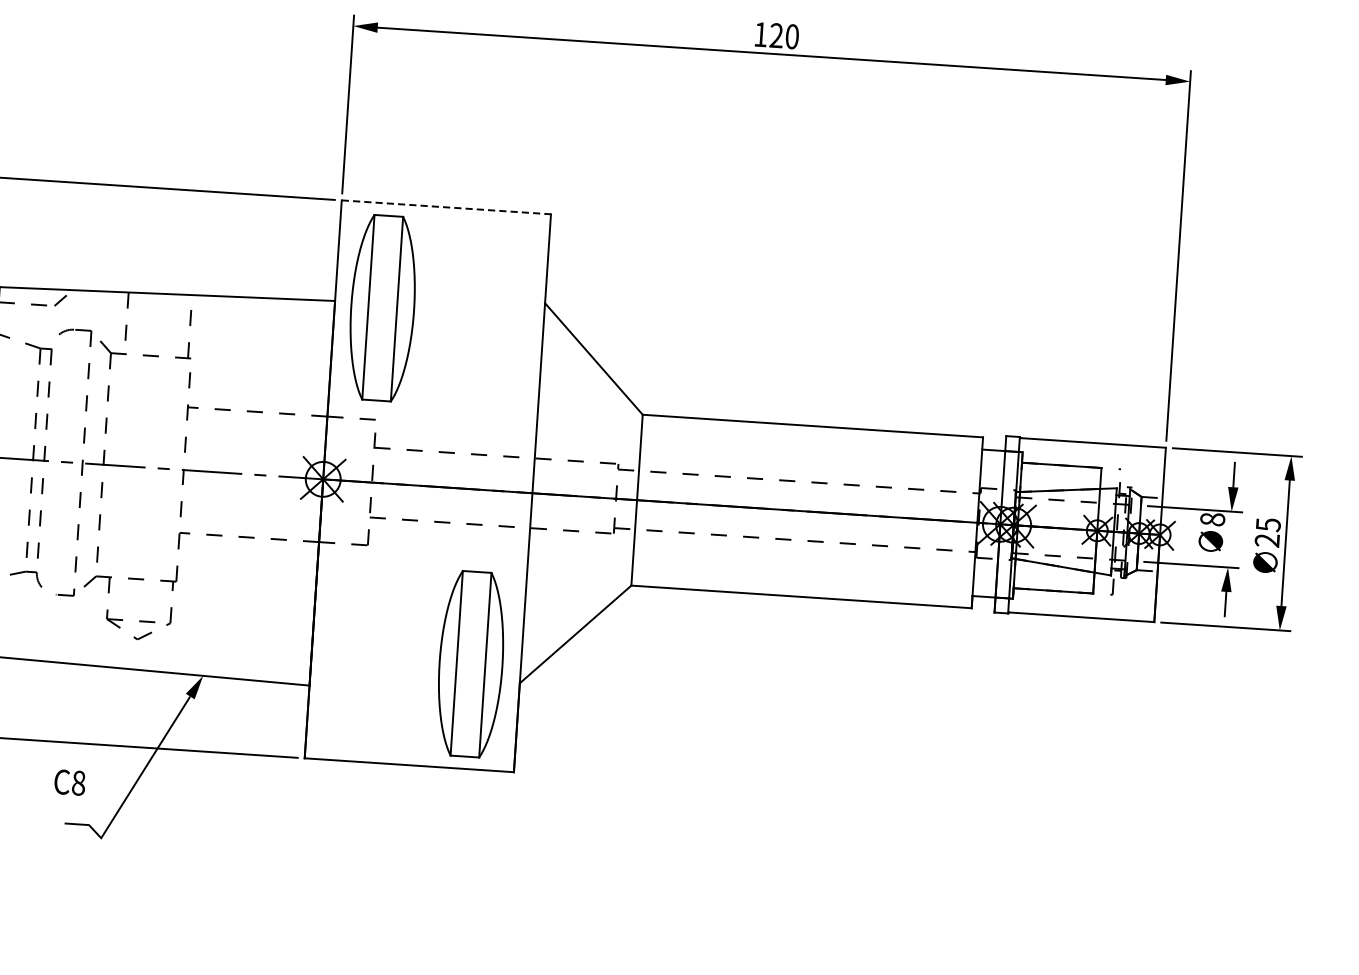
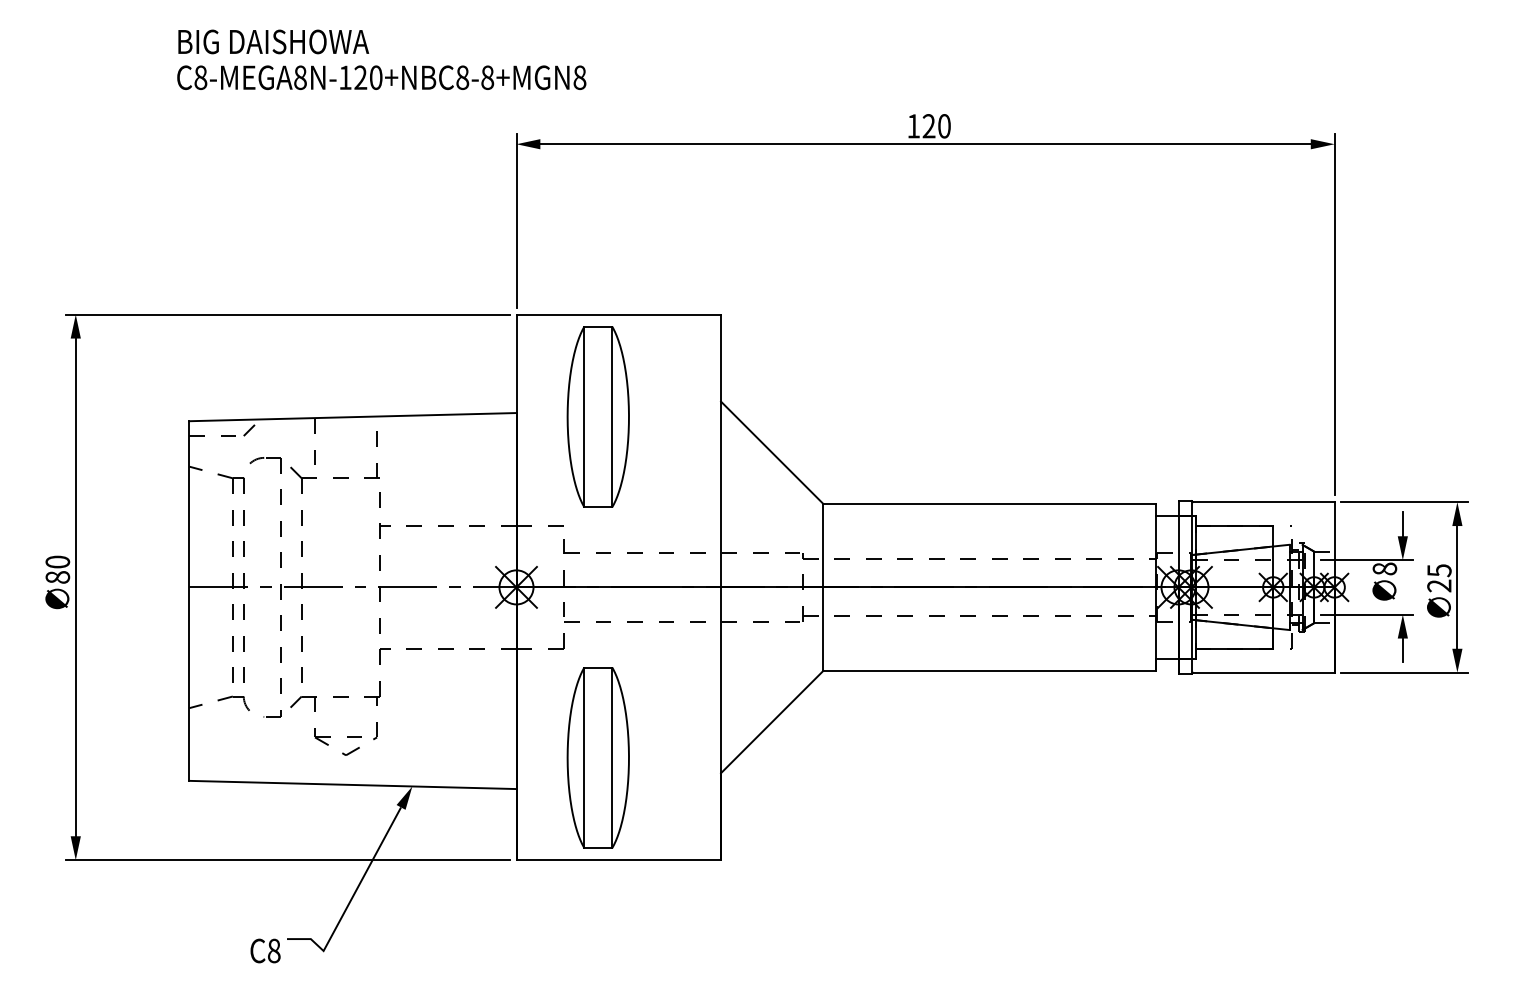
line: (447, 207) -> (619, 314), dashed -> solid
part: (381, 307) -> (597, 416), moved
part: (470, 663) -> (597, 757), moved
text: (69, 782) -> (265, 950), moved

